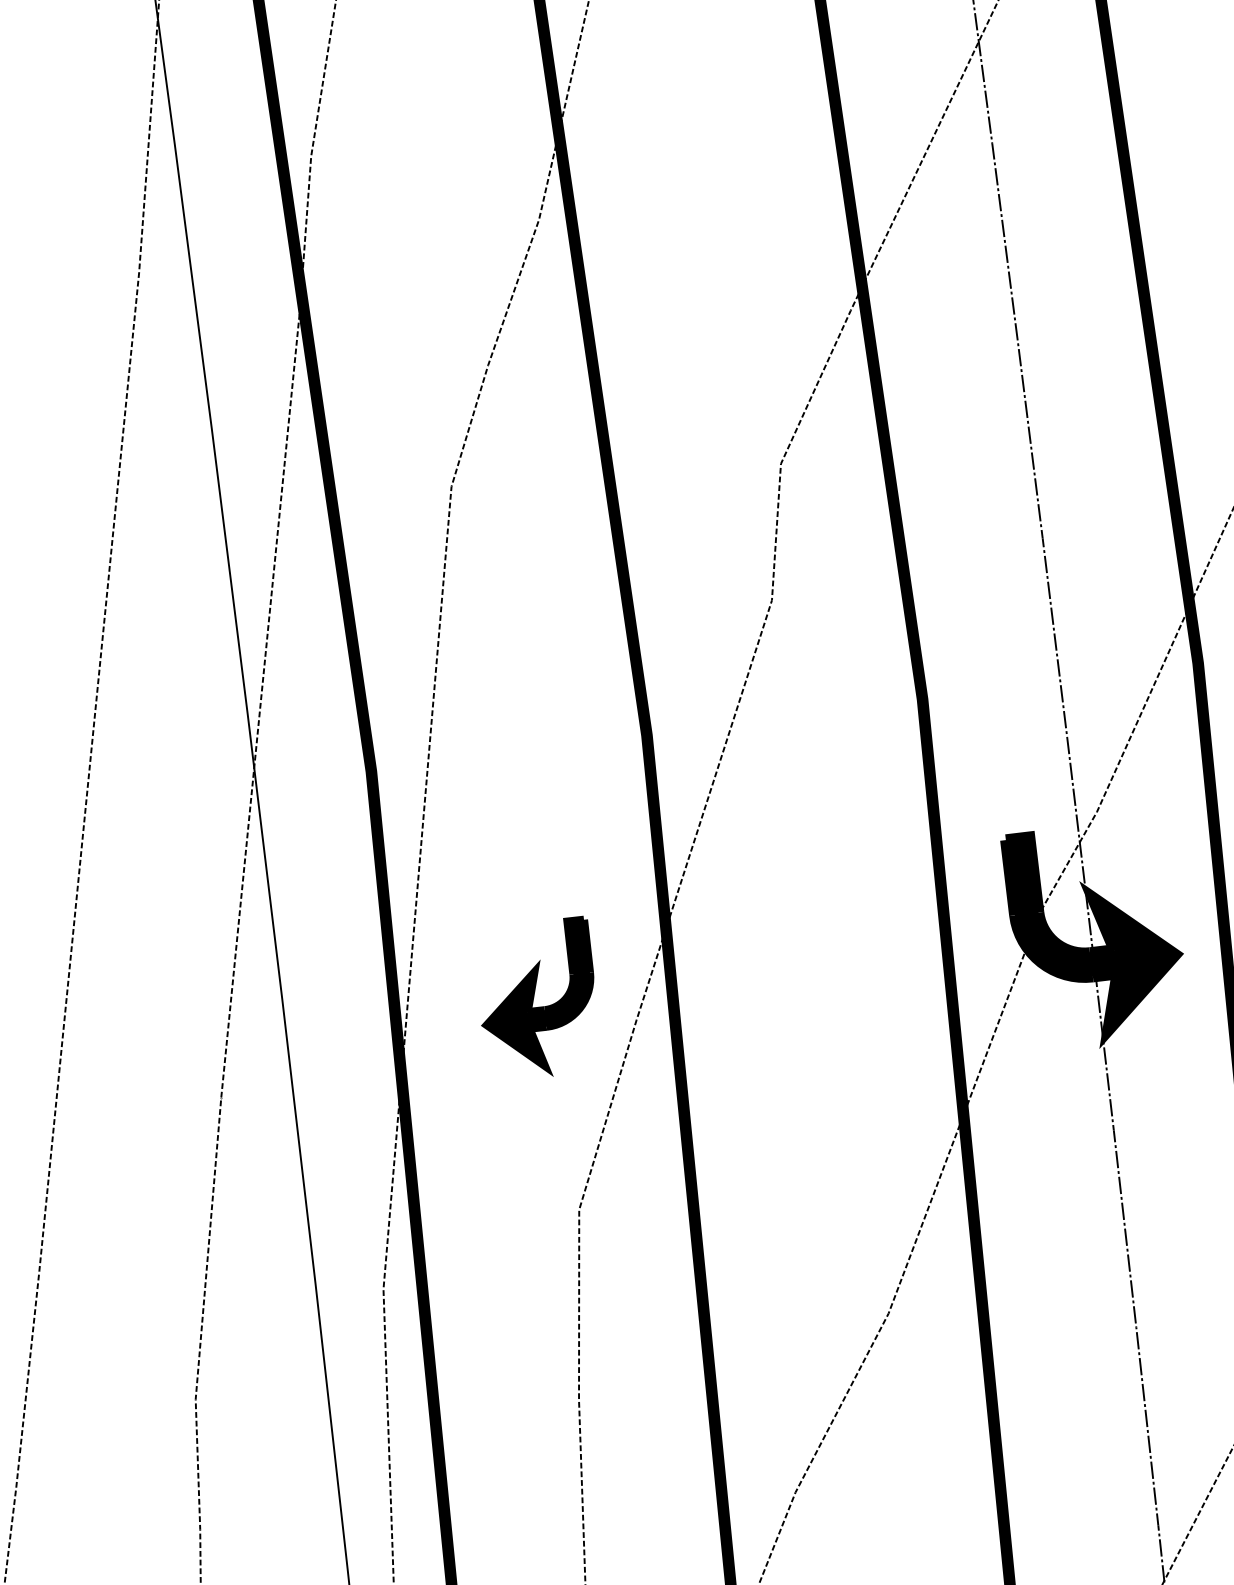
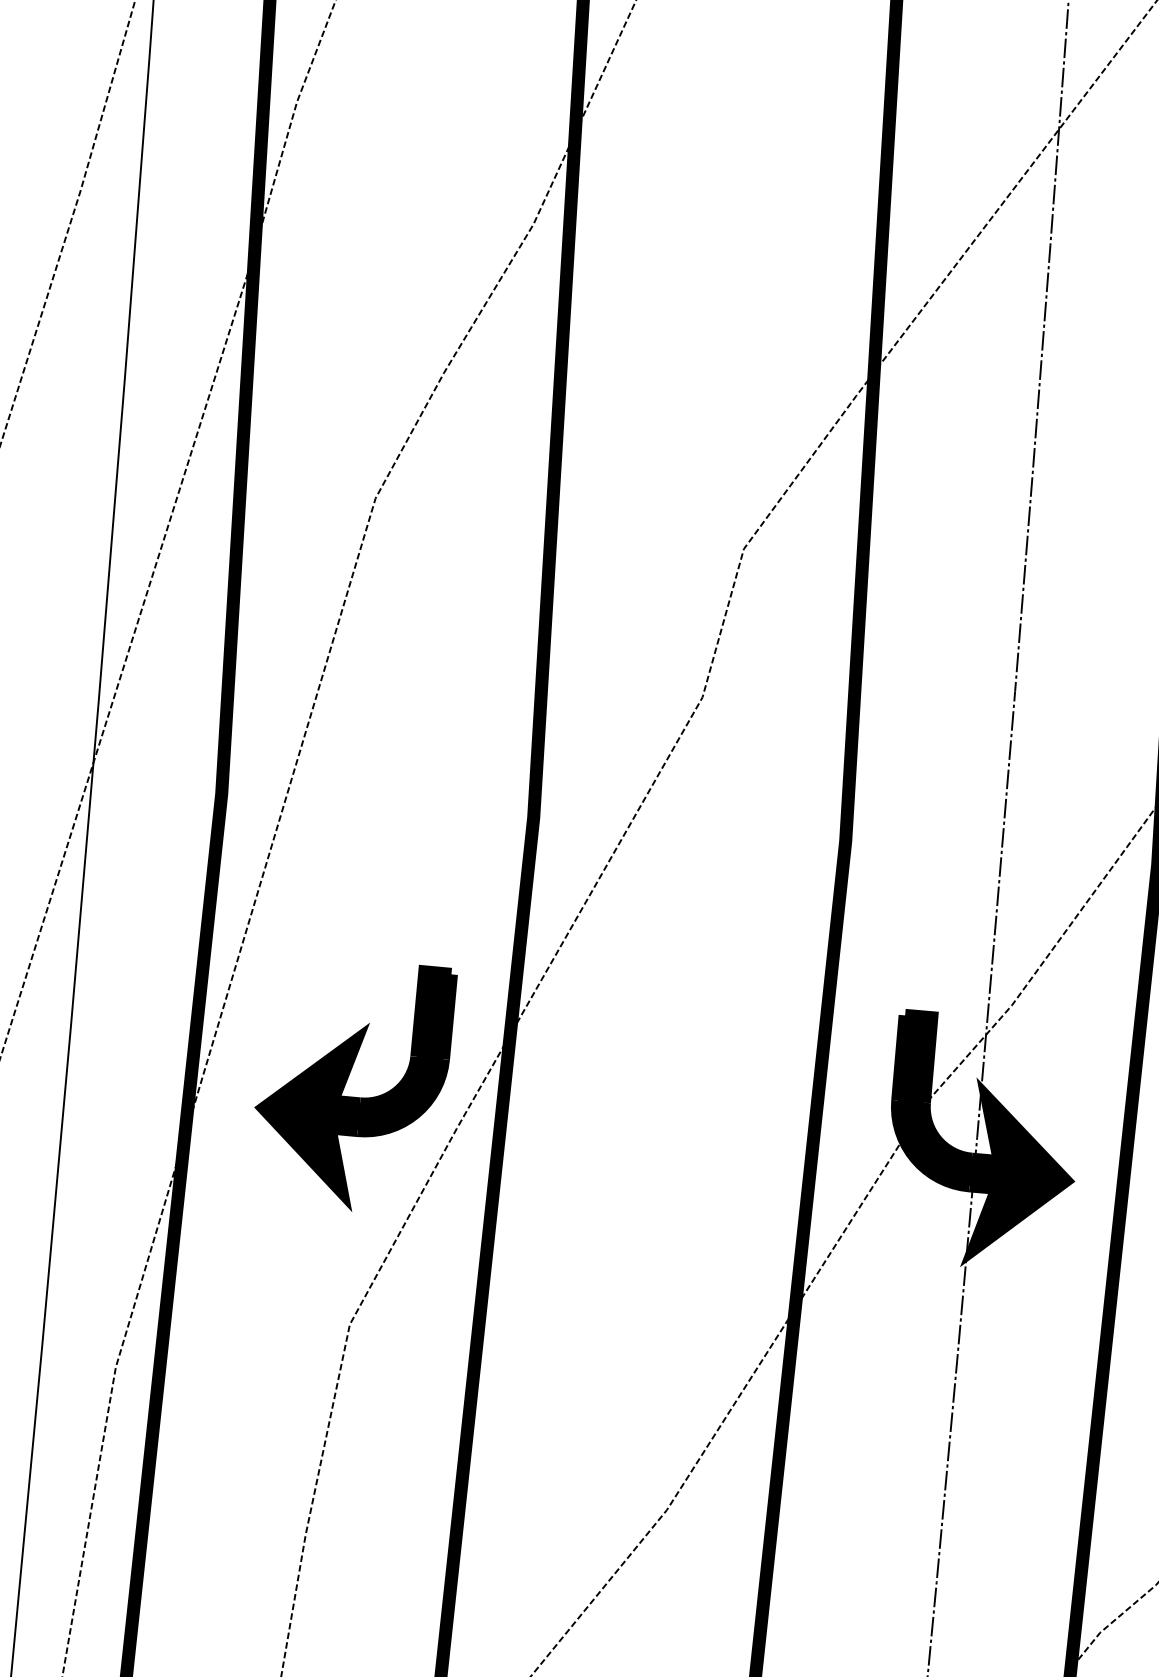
part: (537, 996) -> (353, 1079), size x1.43

